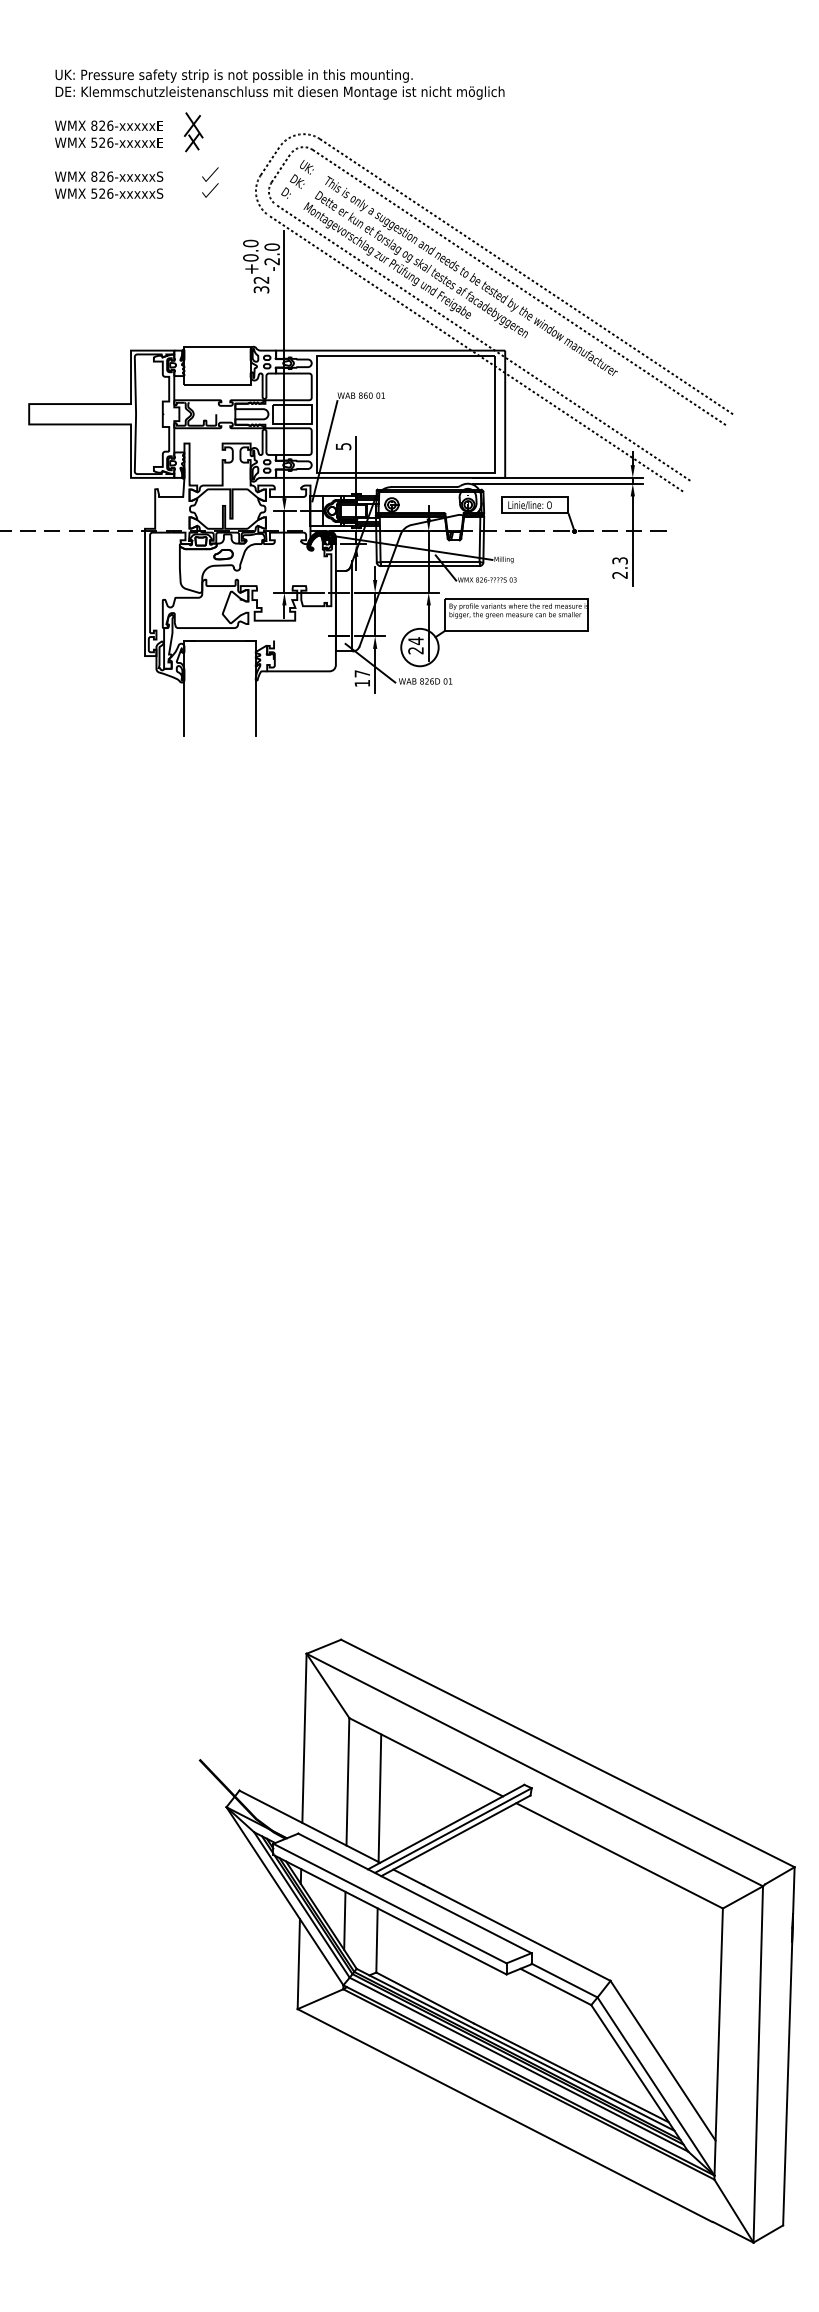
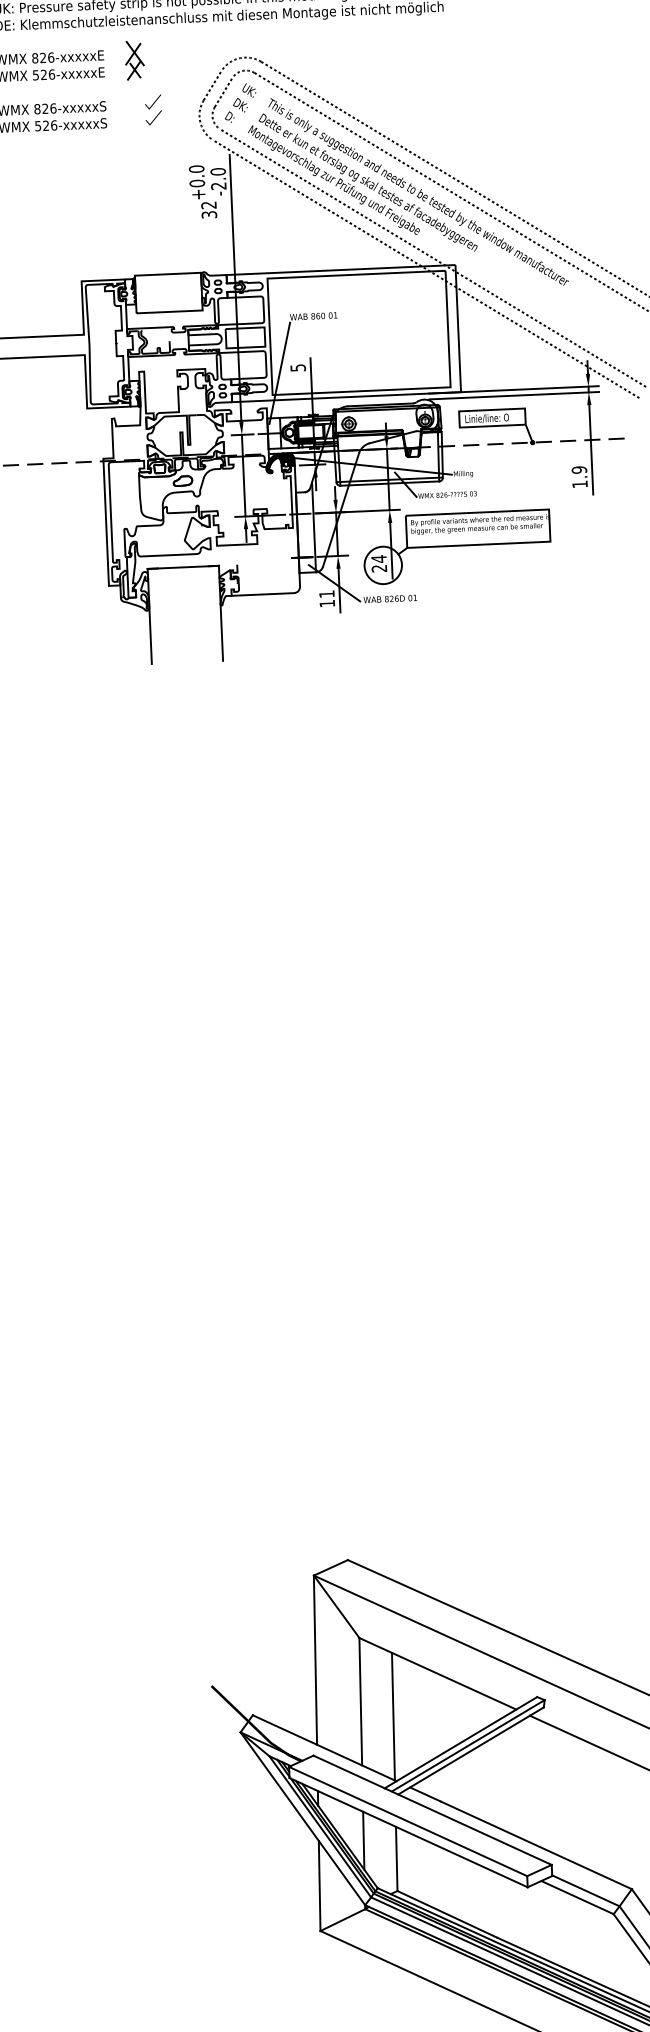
text: (619, 567) -> (579, 476), 2.3 -> 1.9
text: (361, 673) -> (326, 593), 17 -> 11

